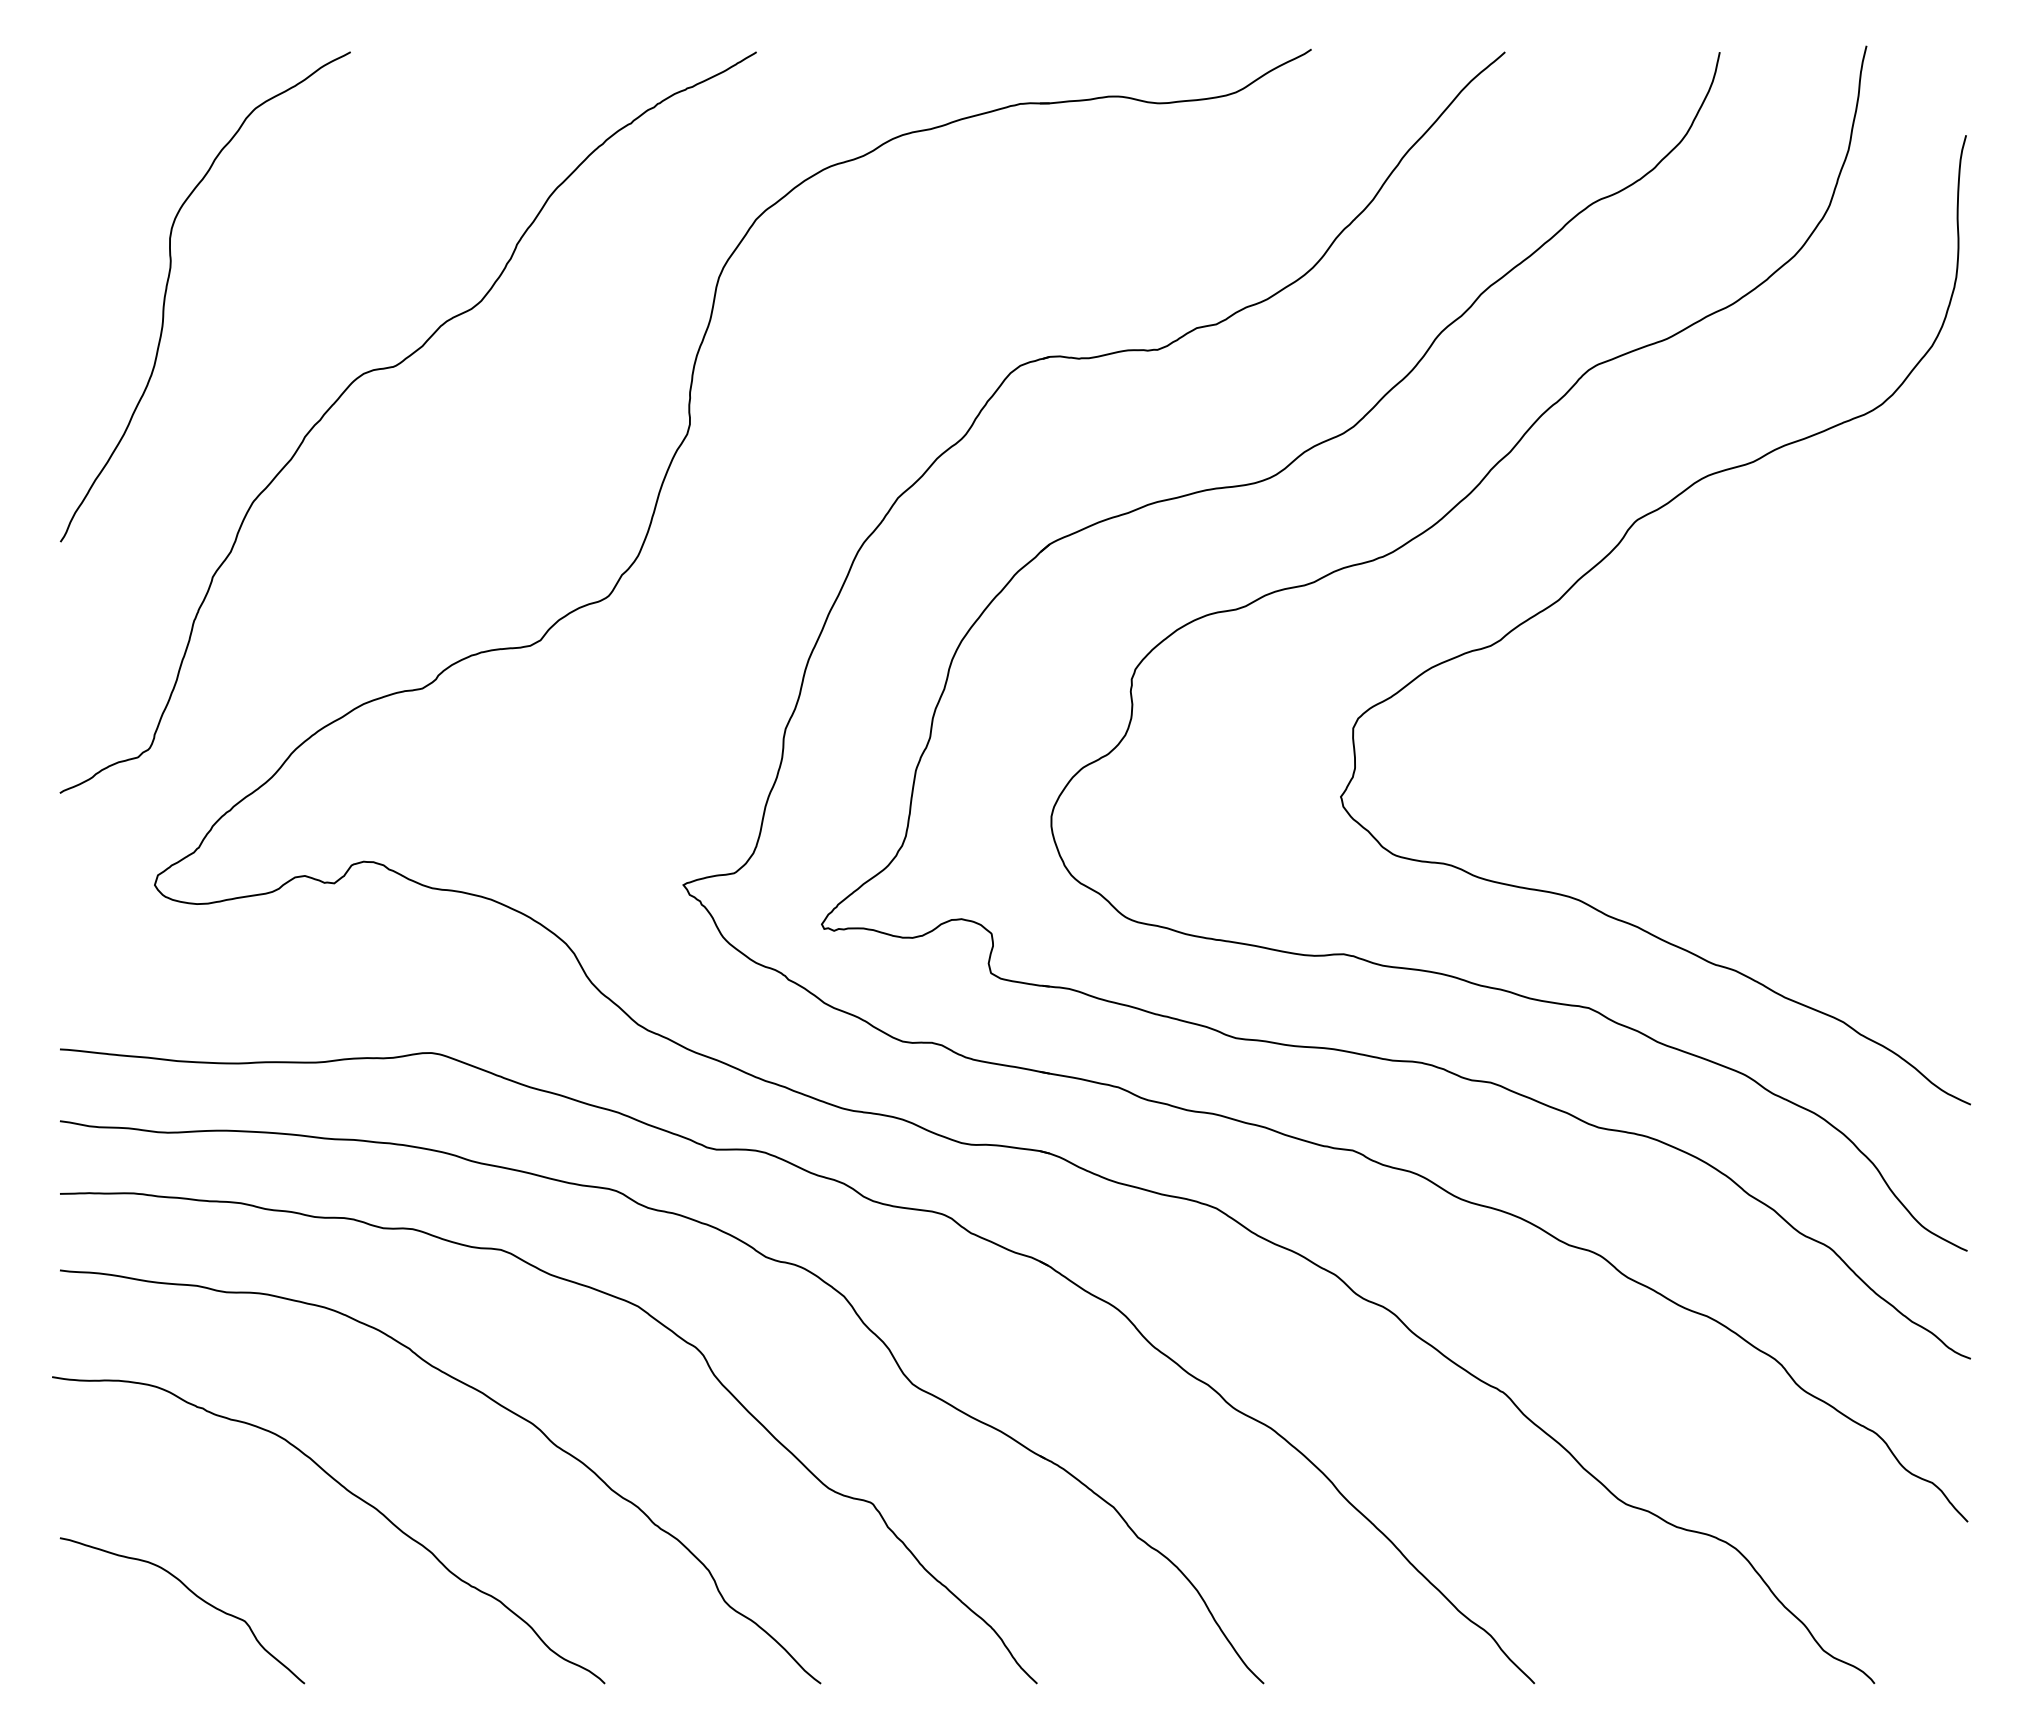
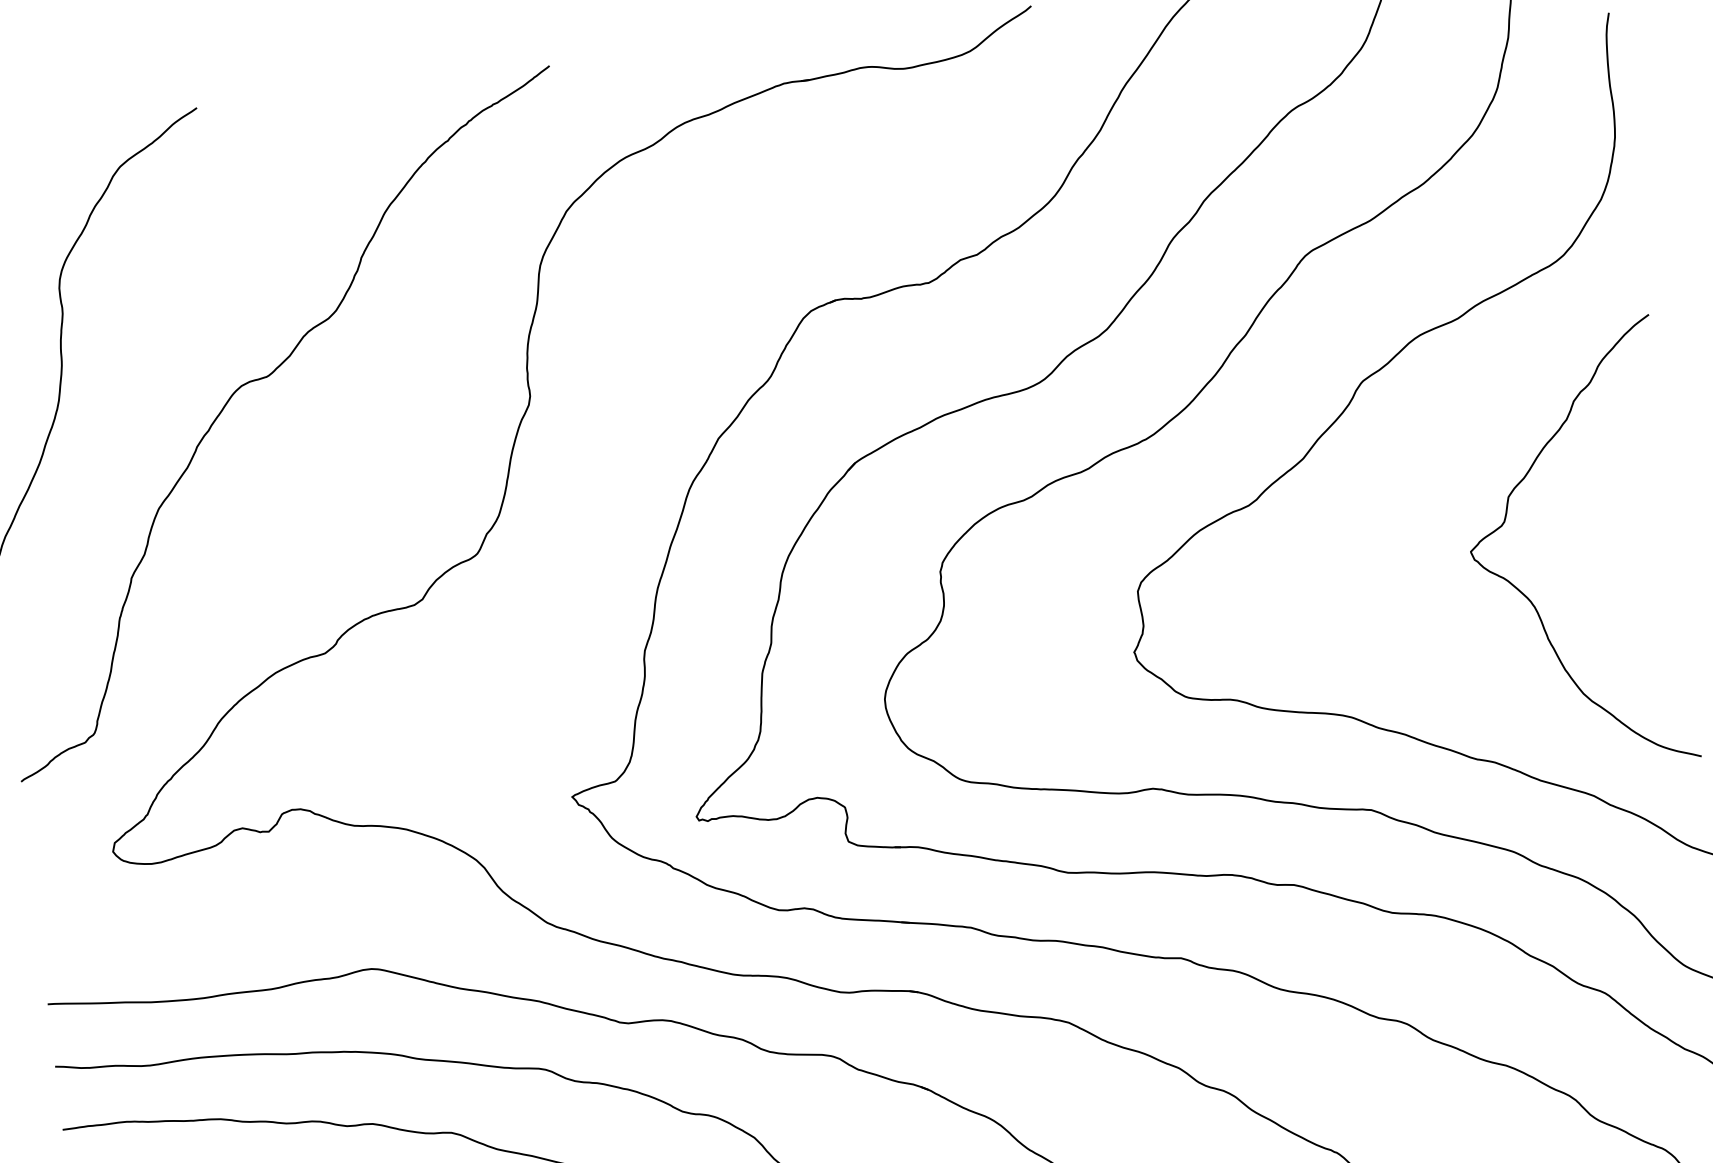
curve: (1794, 786) -> (1527, 596), added

